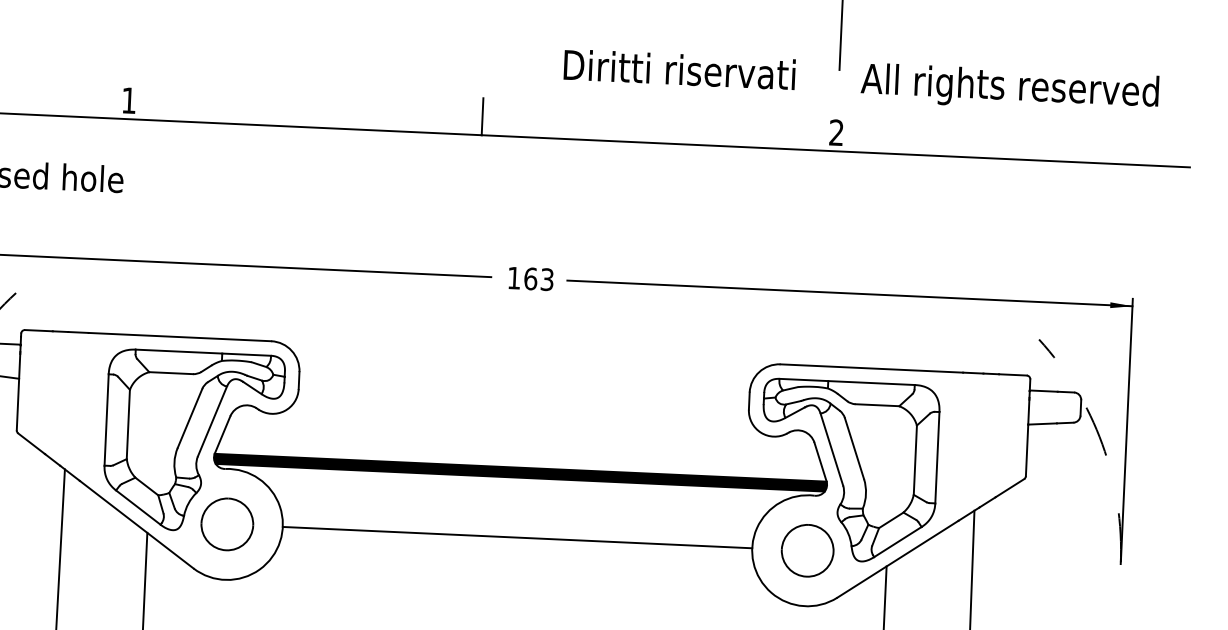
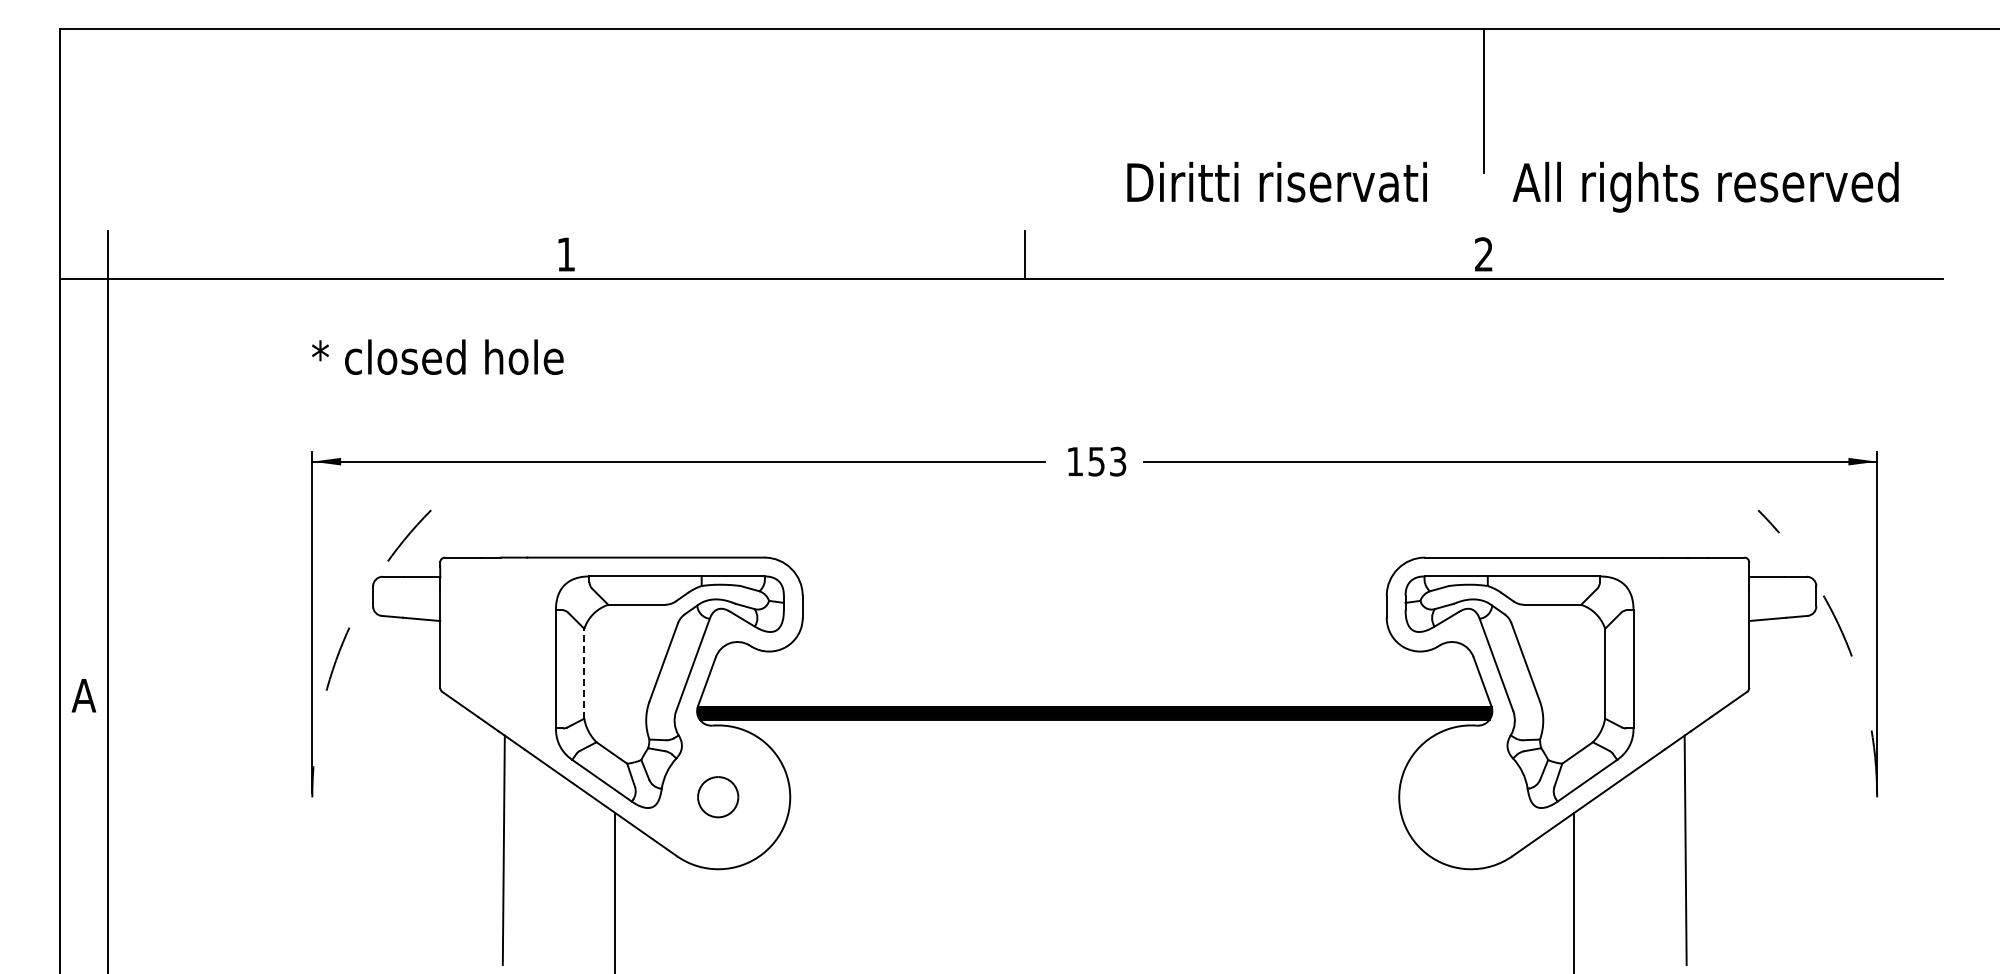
text: (530, 278) -> (1096, 461), 163 -> 153
line: (128, 424) -> (584, 673), solid -> dashed
part: (226, 523) -> (717, 796), size x0.6
line: (517, 537) -> (1094, 797), removed
part: (807, 550) -> (1470, 796), removed

